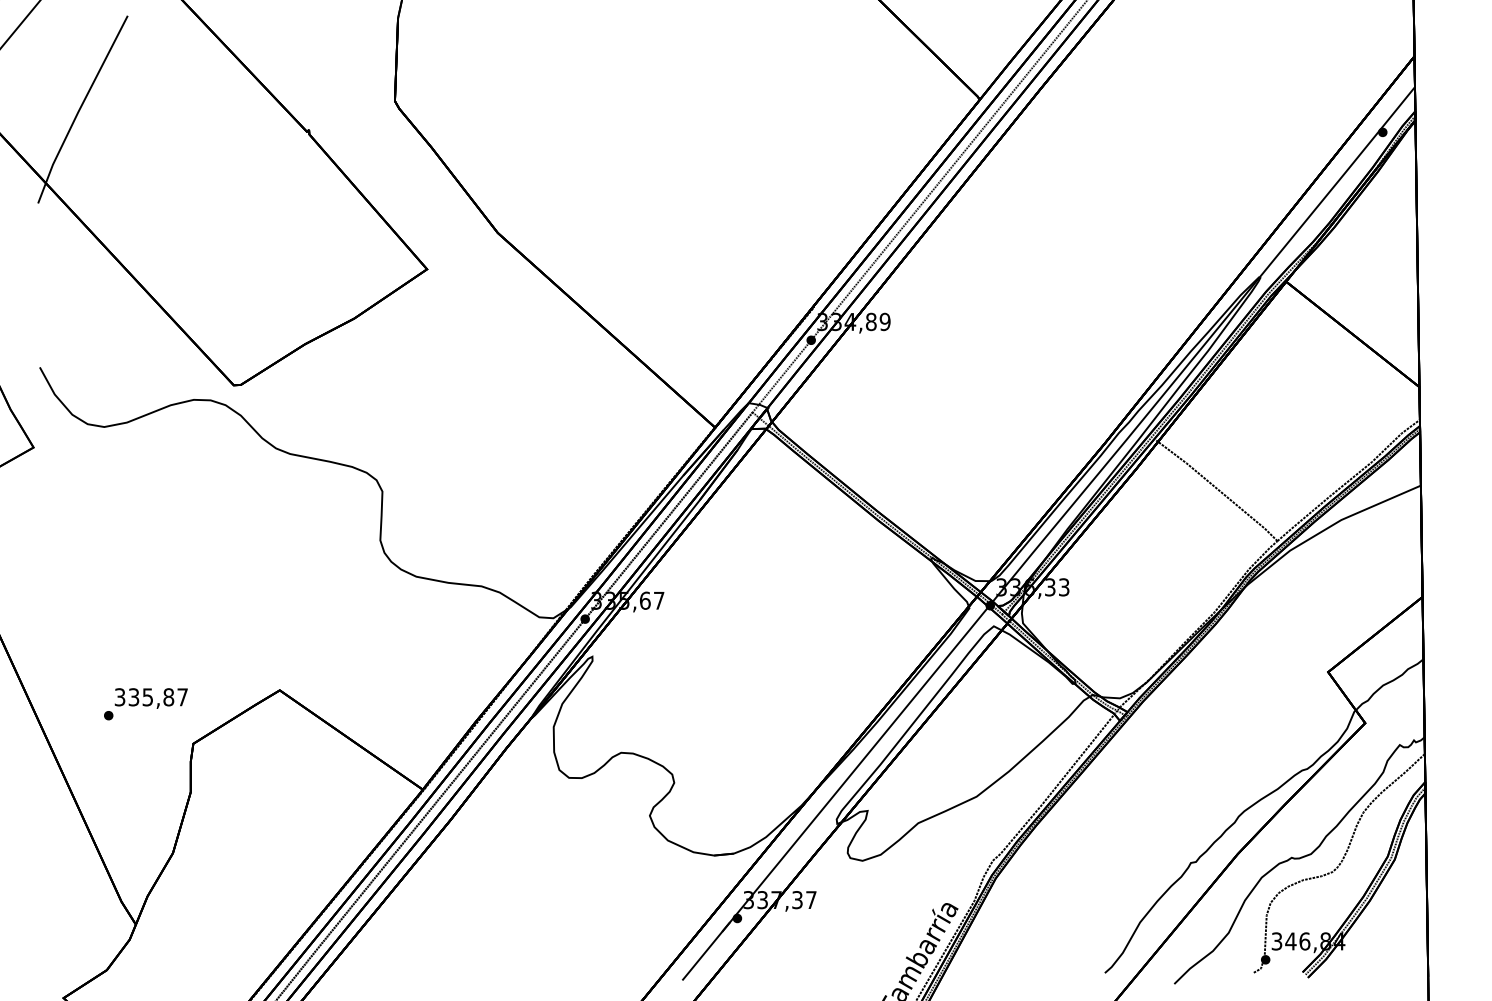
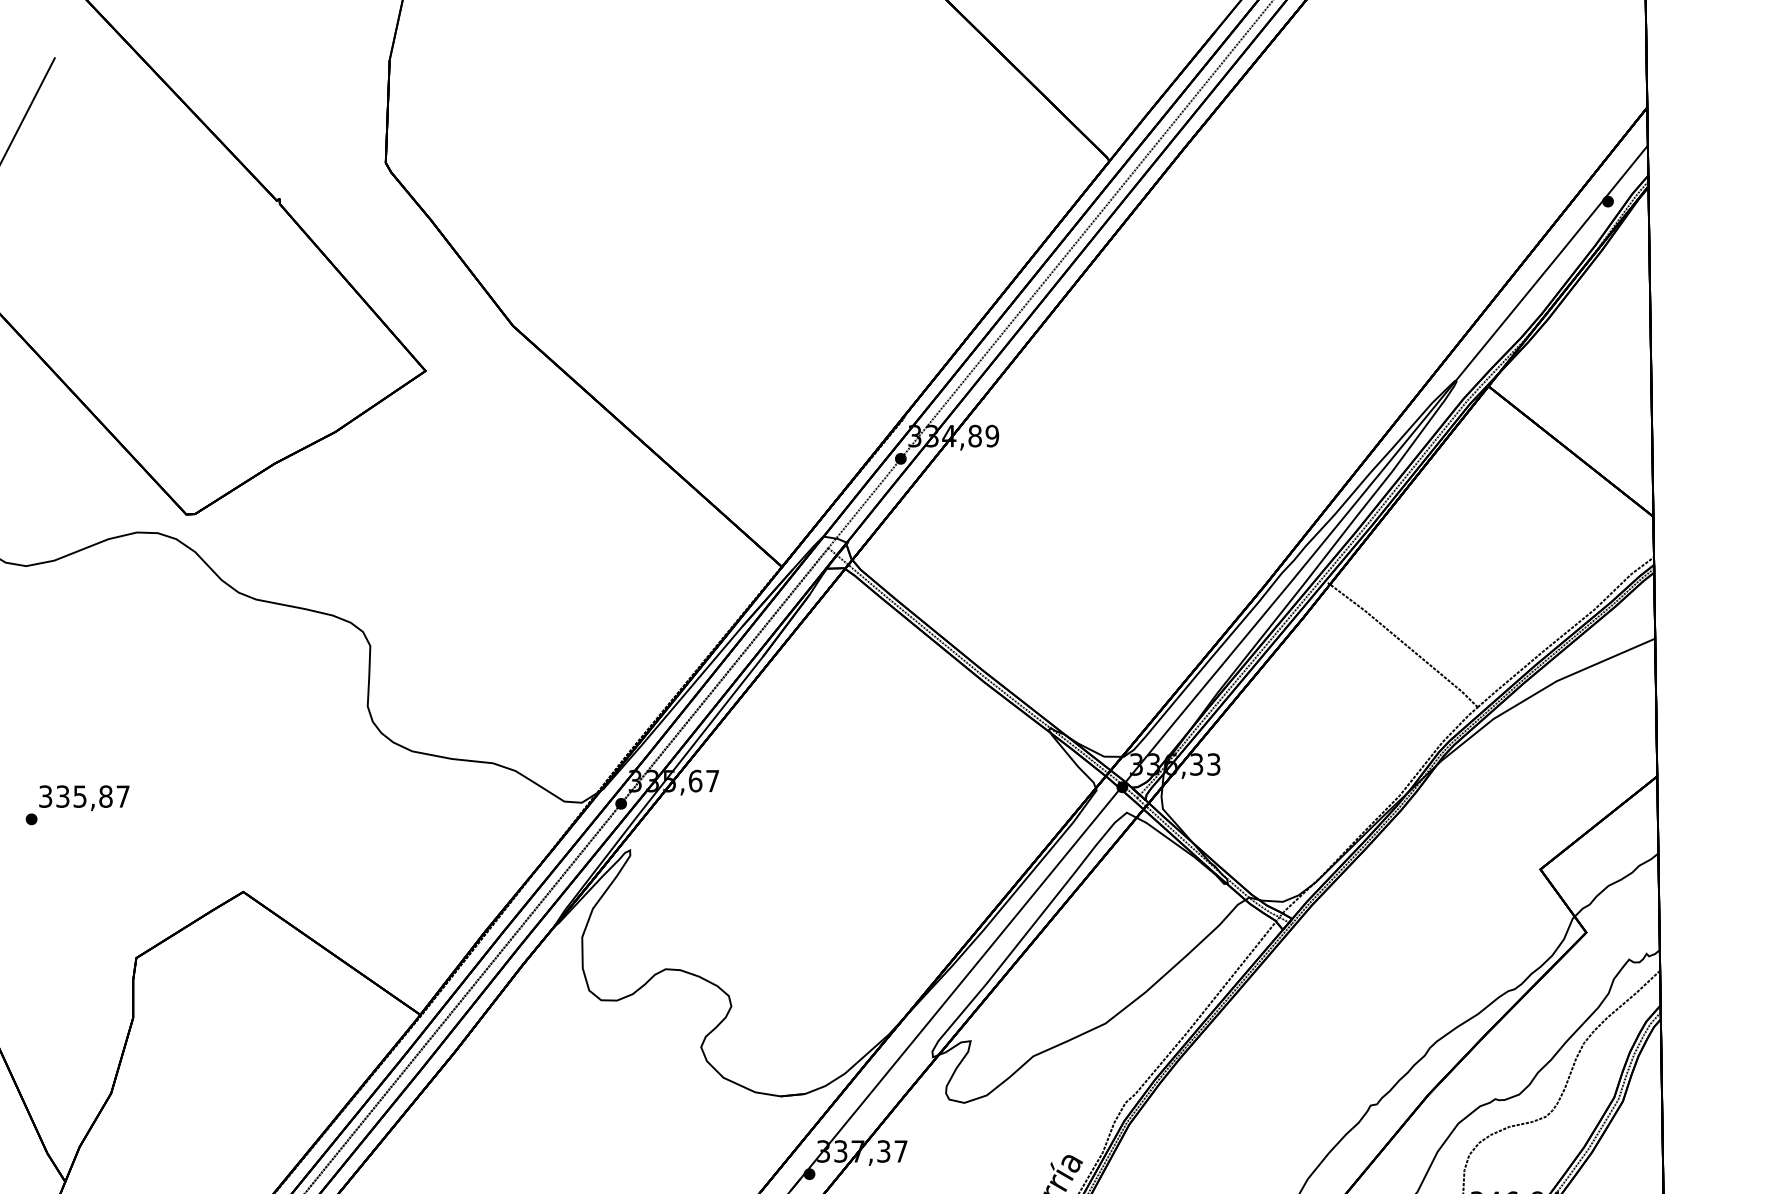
text: (145, 704) -> (77, 805), moved

